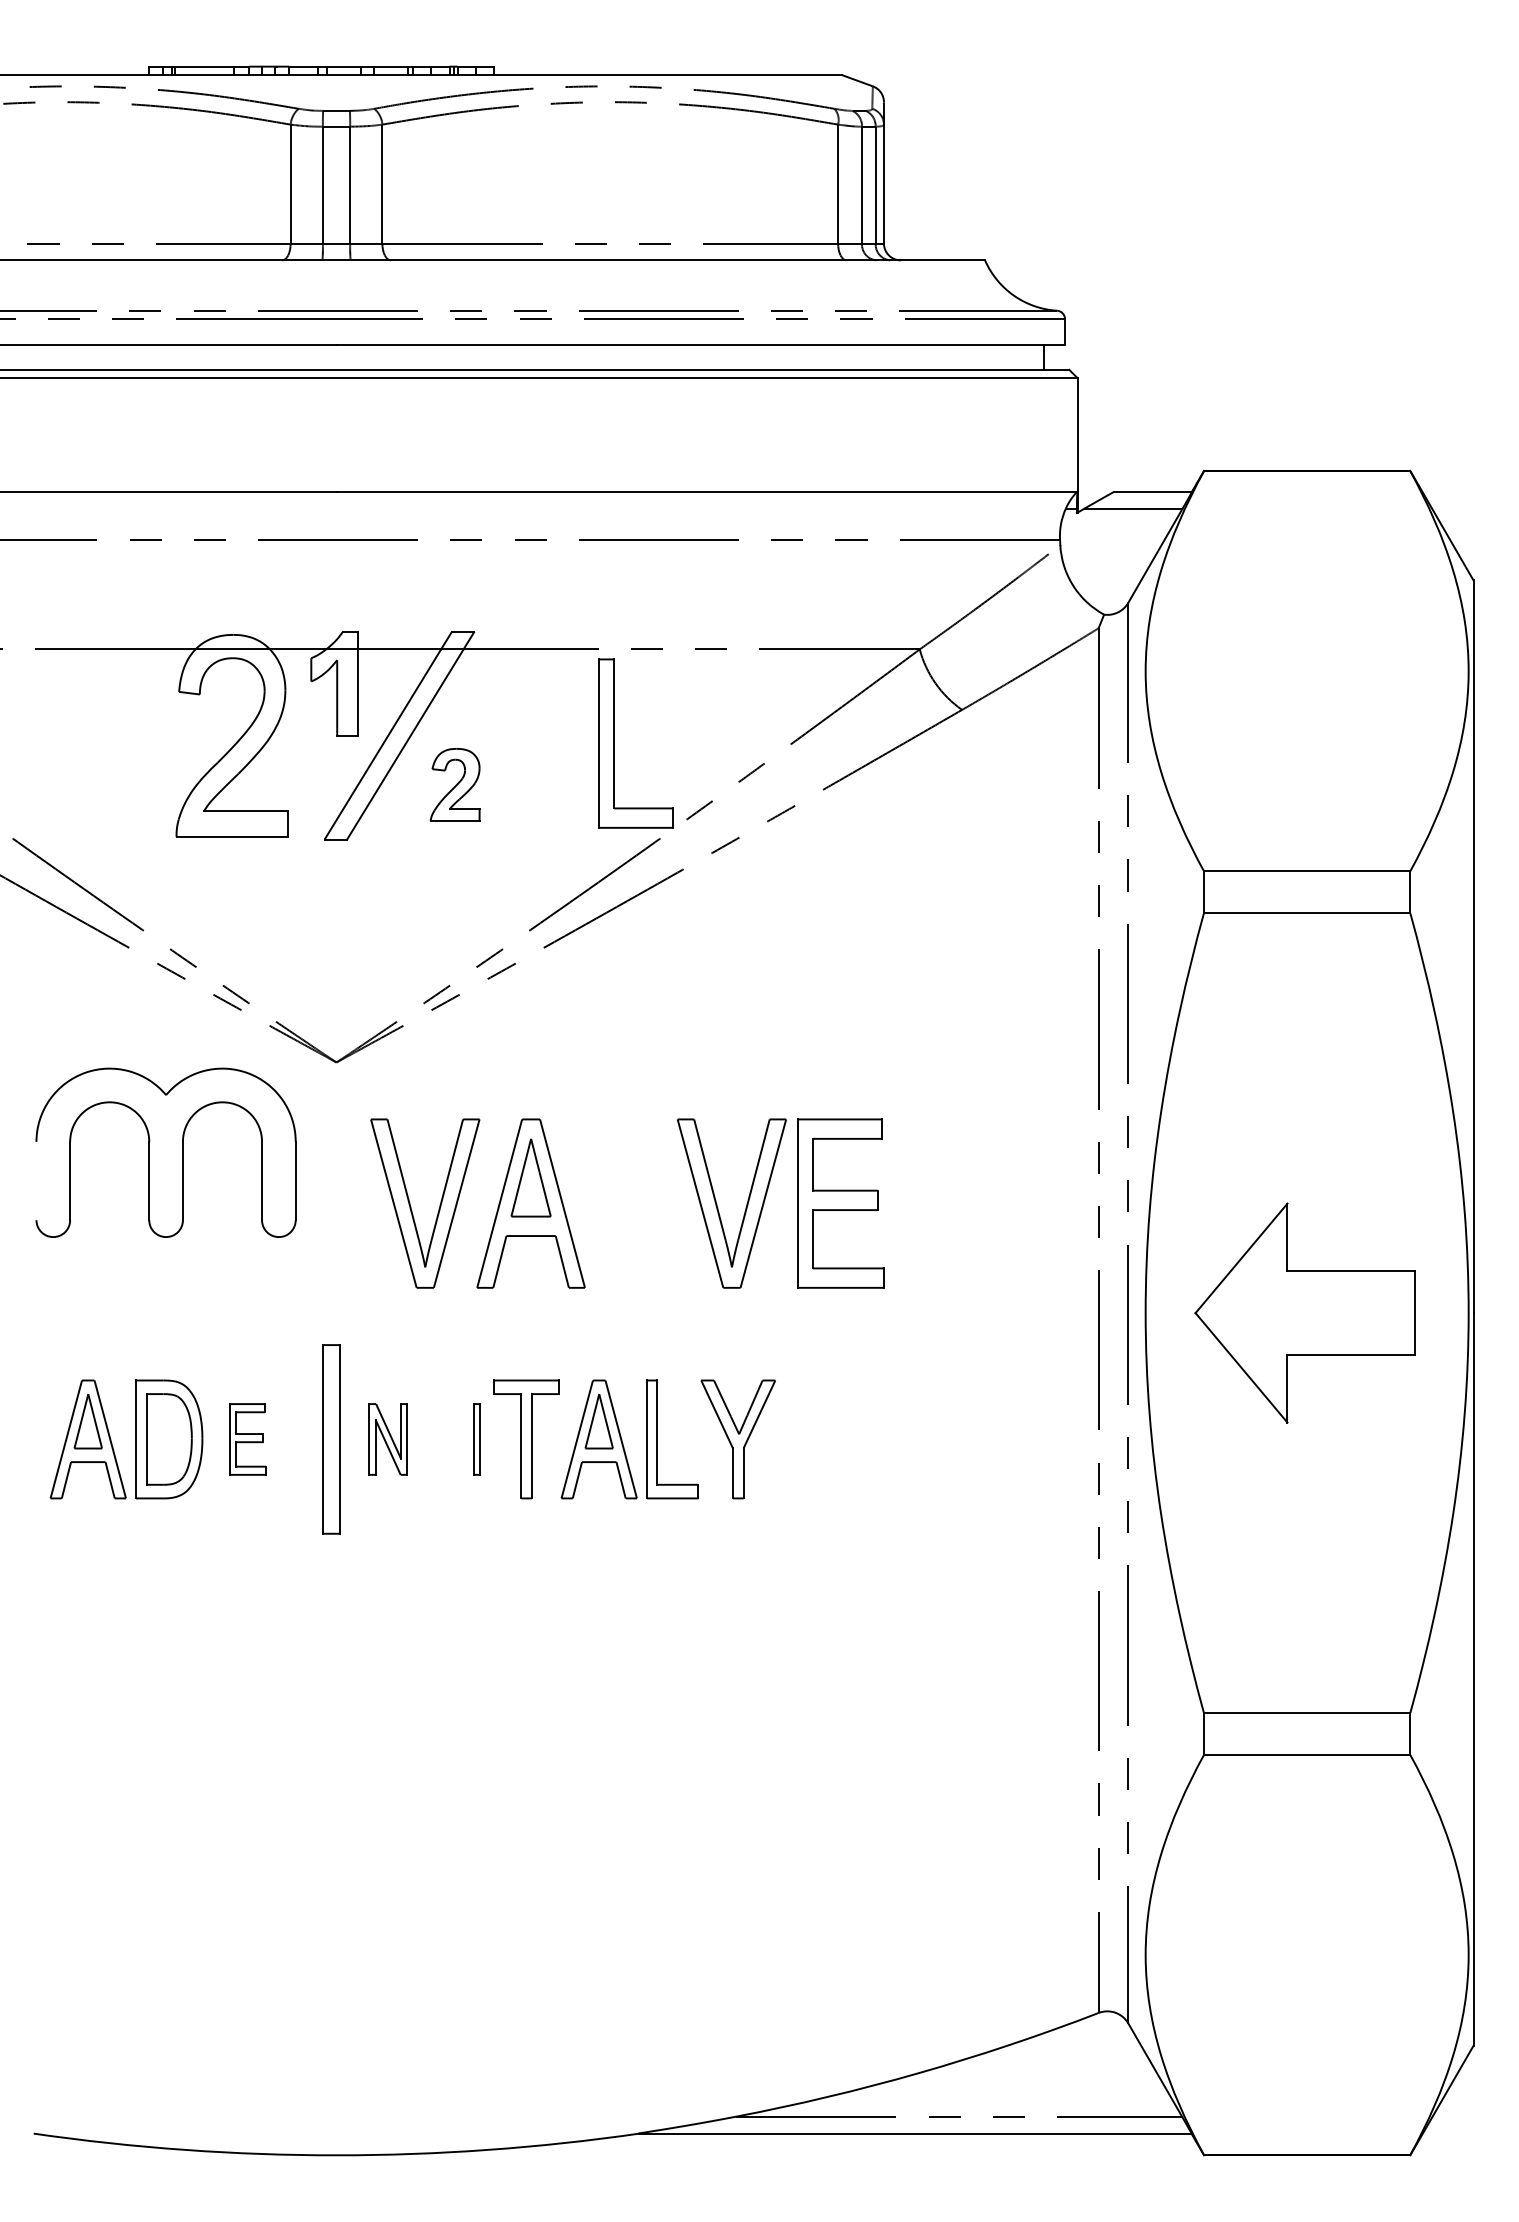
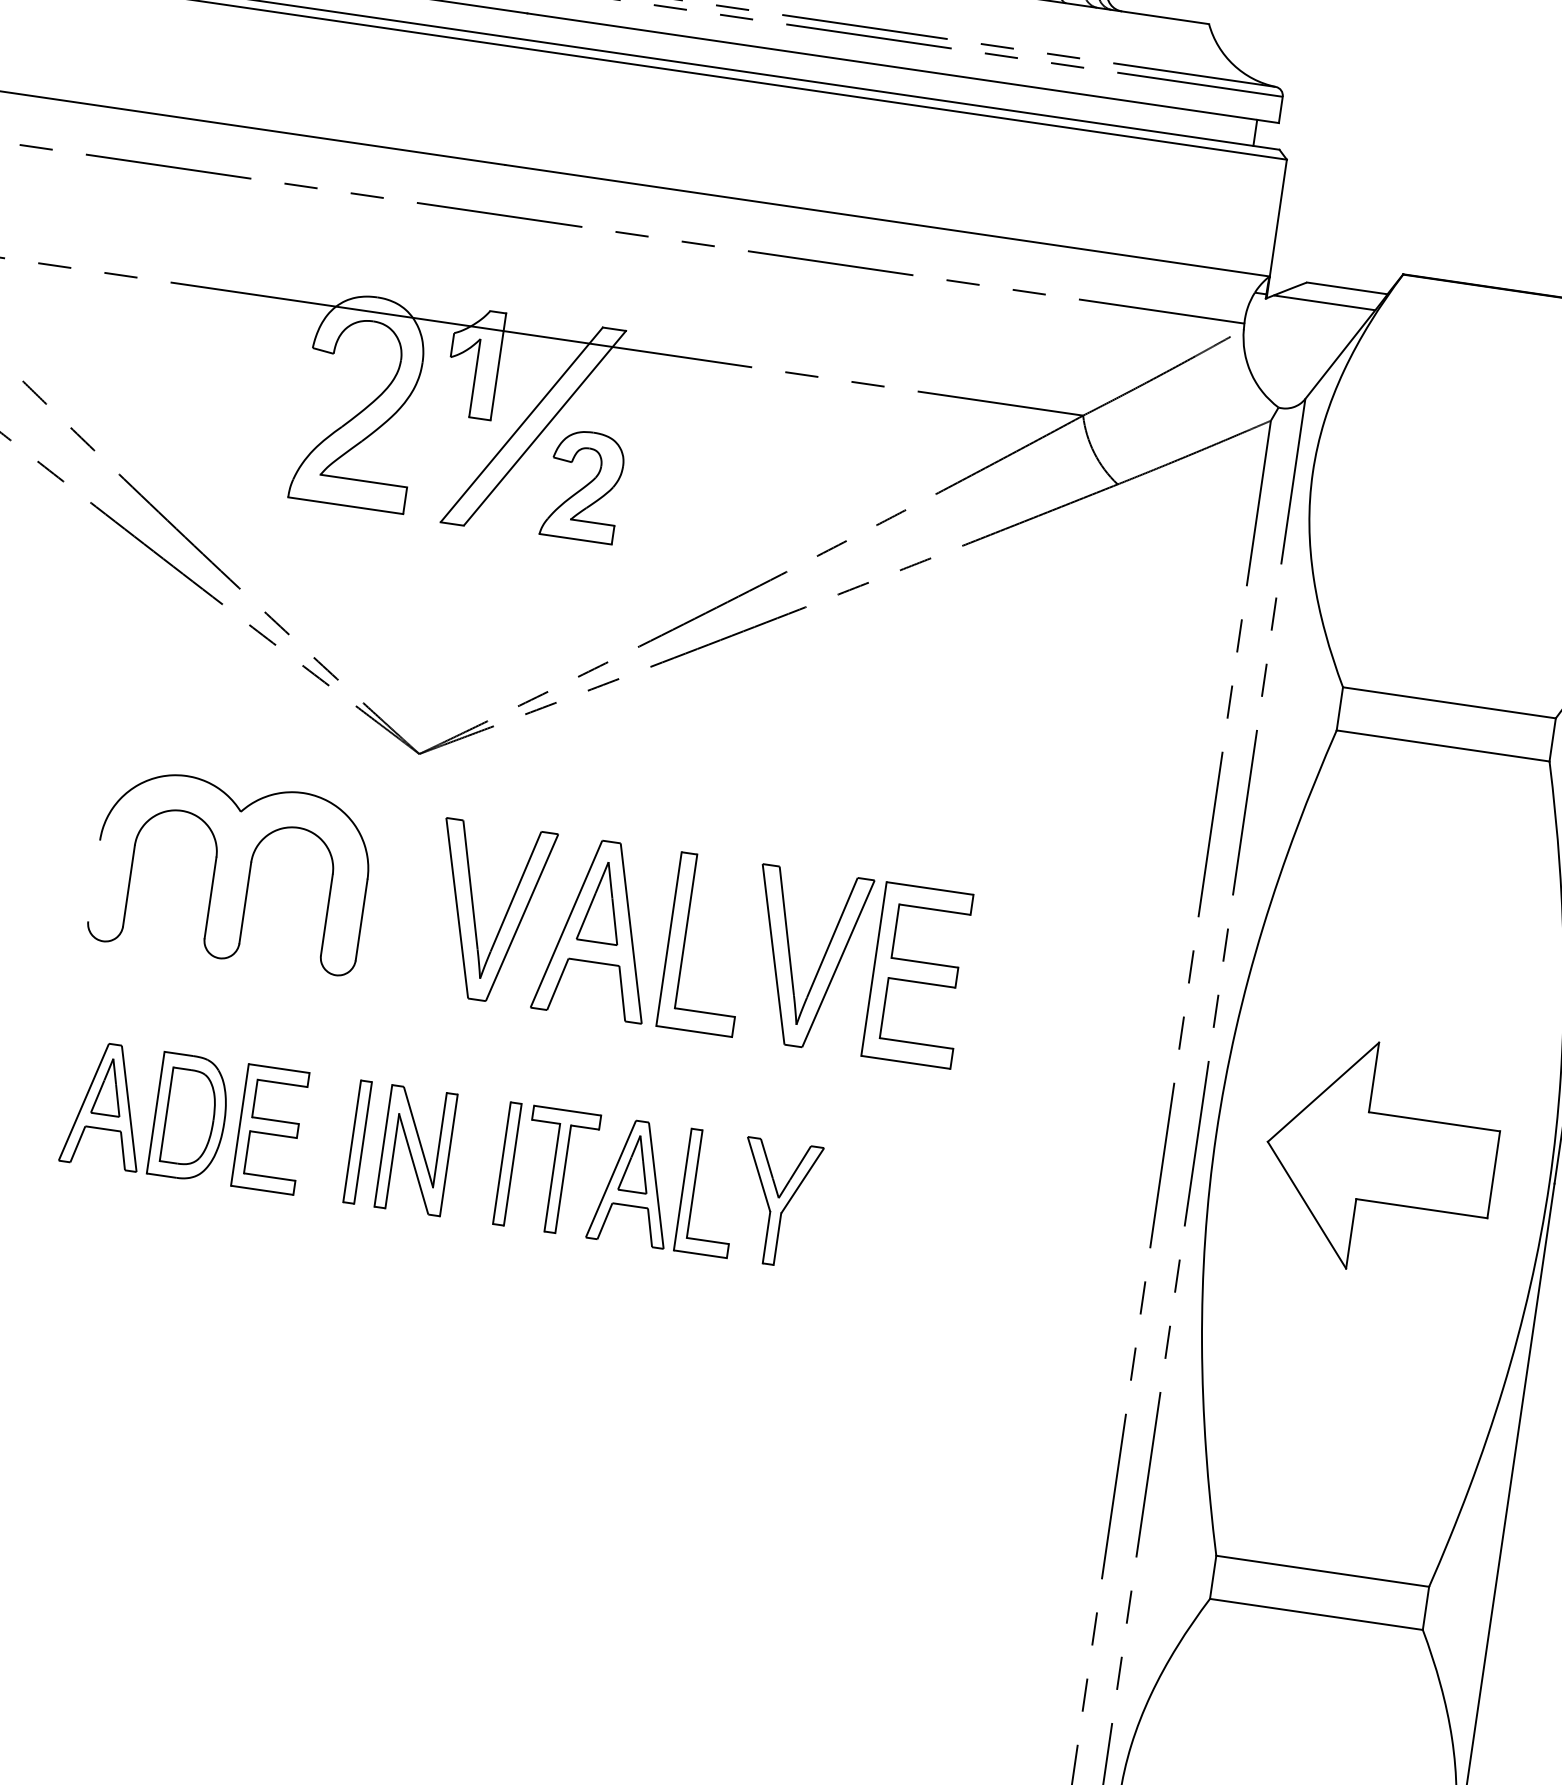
part: (614, 743) -> (684, 941), moved
part: (454, 784) -> (582, 484), size x1.43
part: (149, 1152) -> (215, 868), moved
part: (247, 1439) -> (270, 1129), size x1.67
part: (331, 1439) -> (357, 1142), size x0.62
part: (388, 1439) -> (416, 1150), size x1.67
part: (476, 1439) -> (507, 1163), size x1.67

